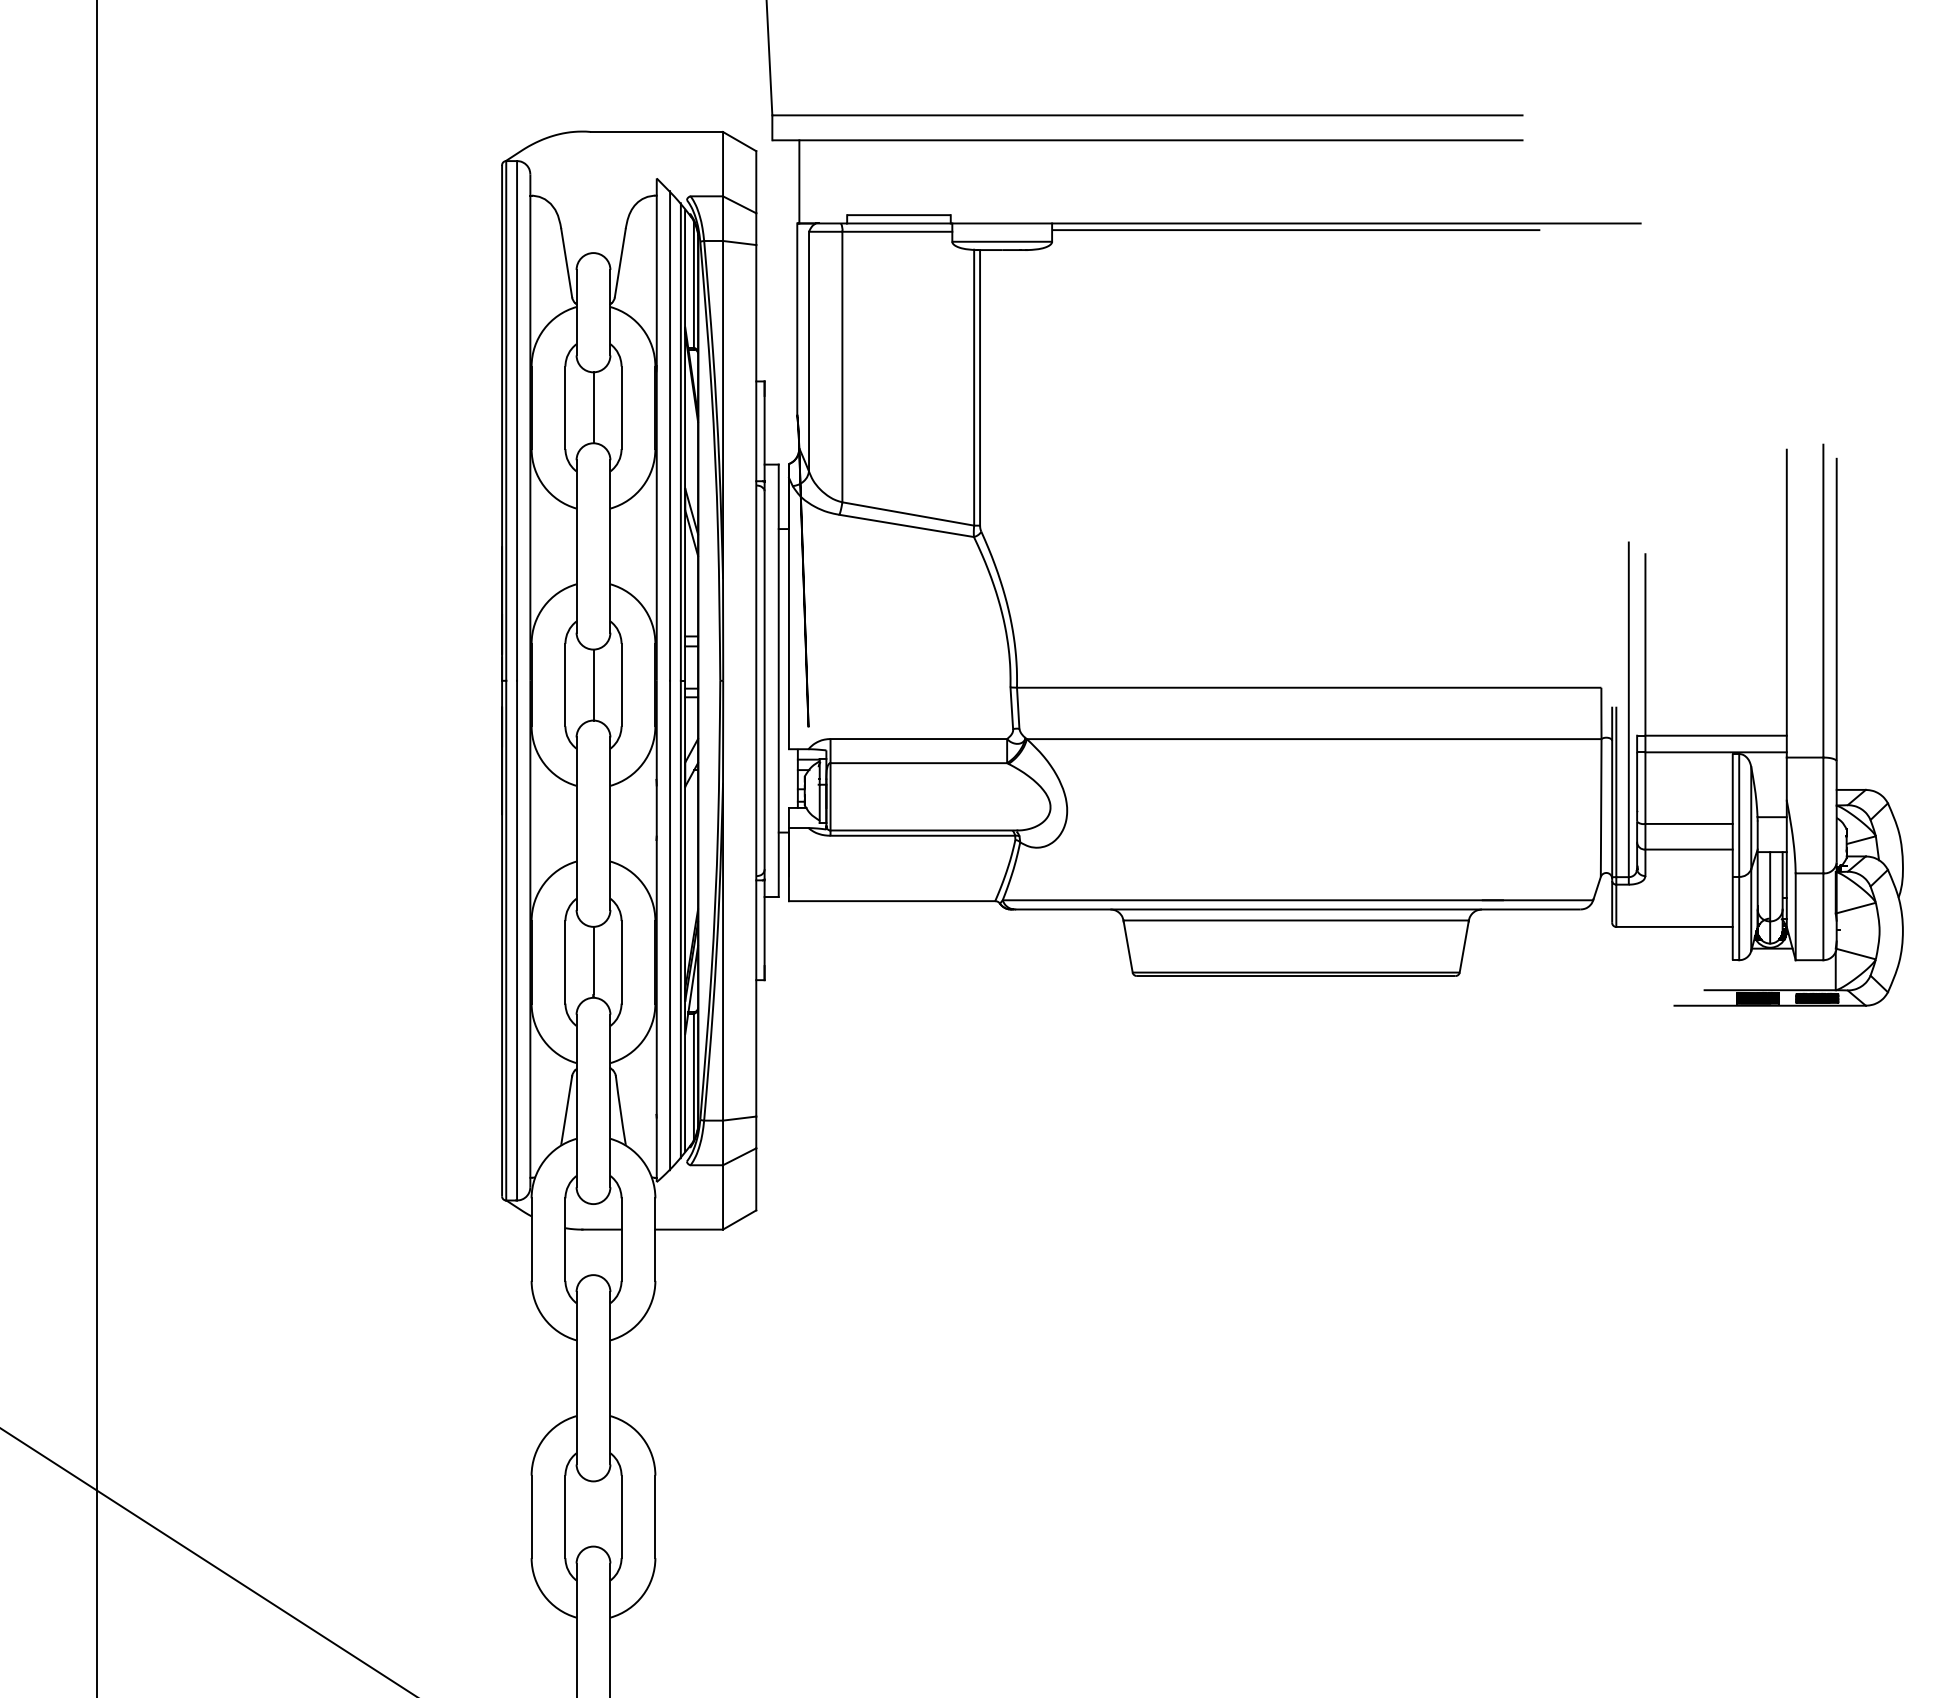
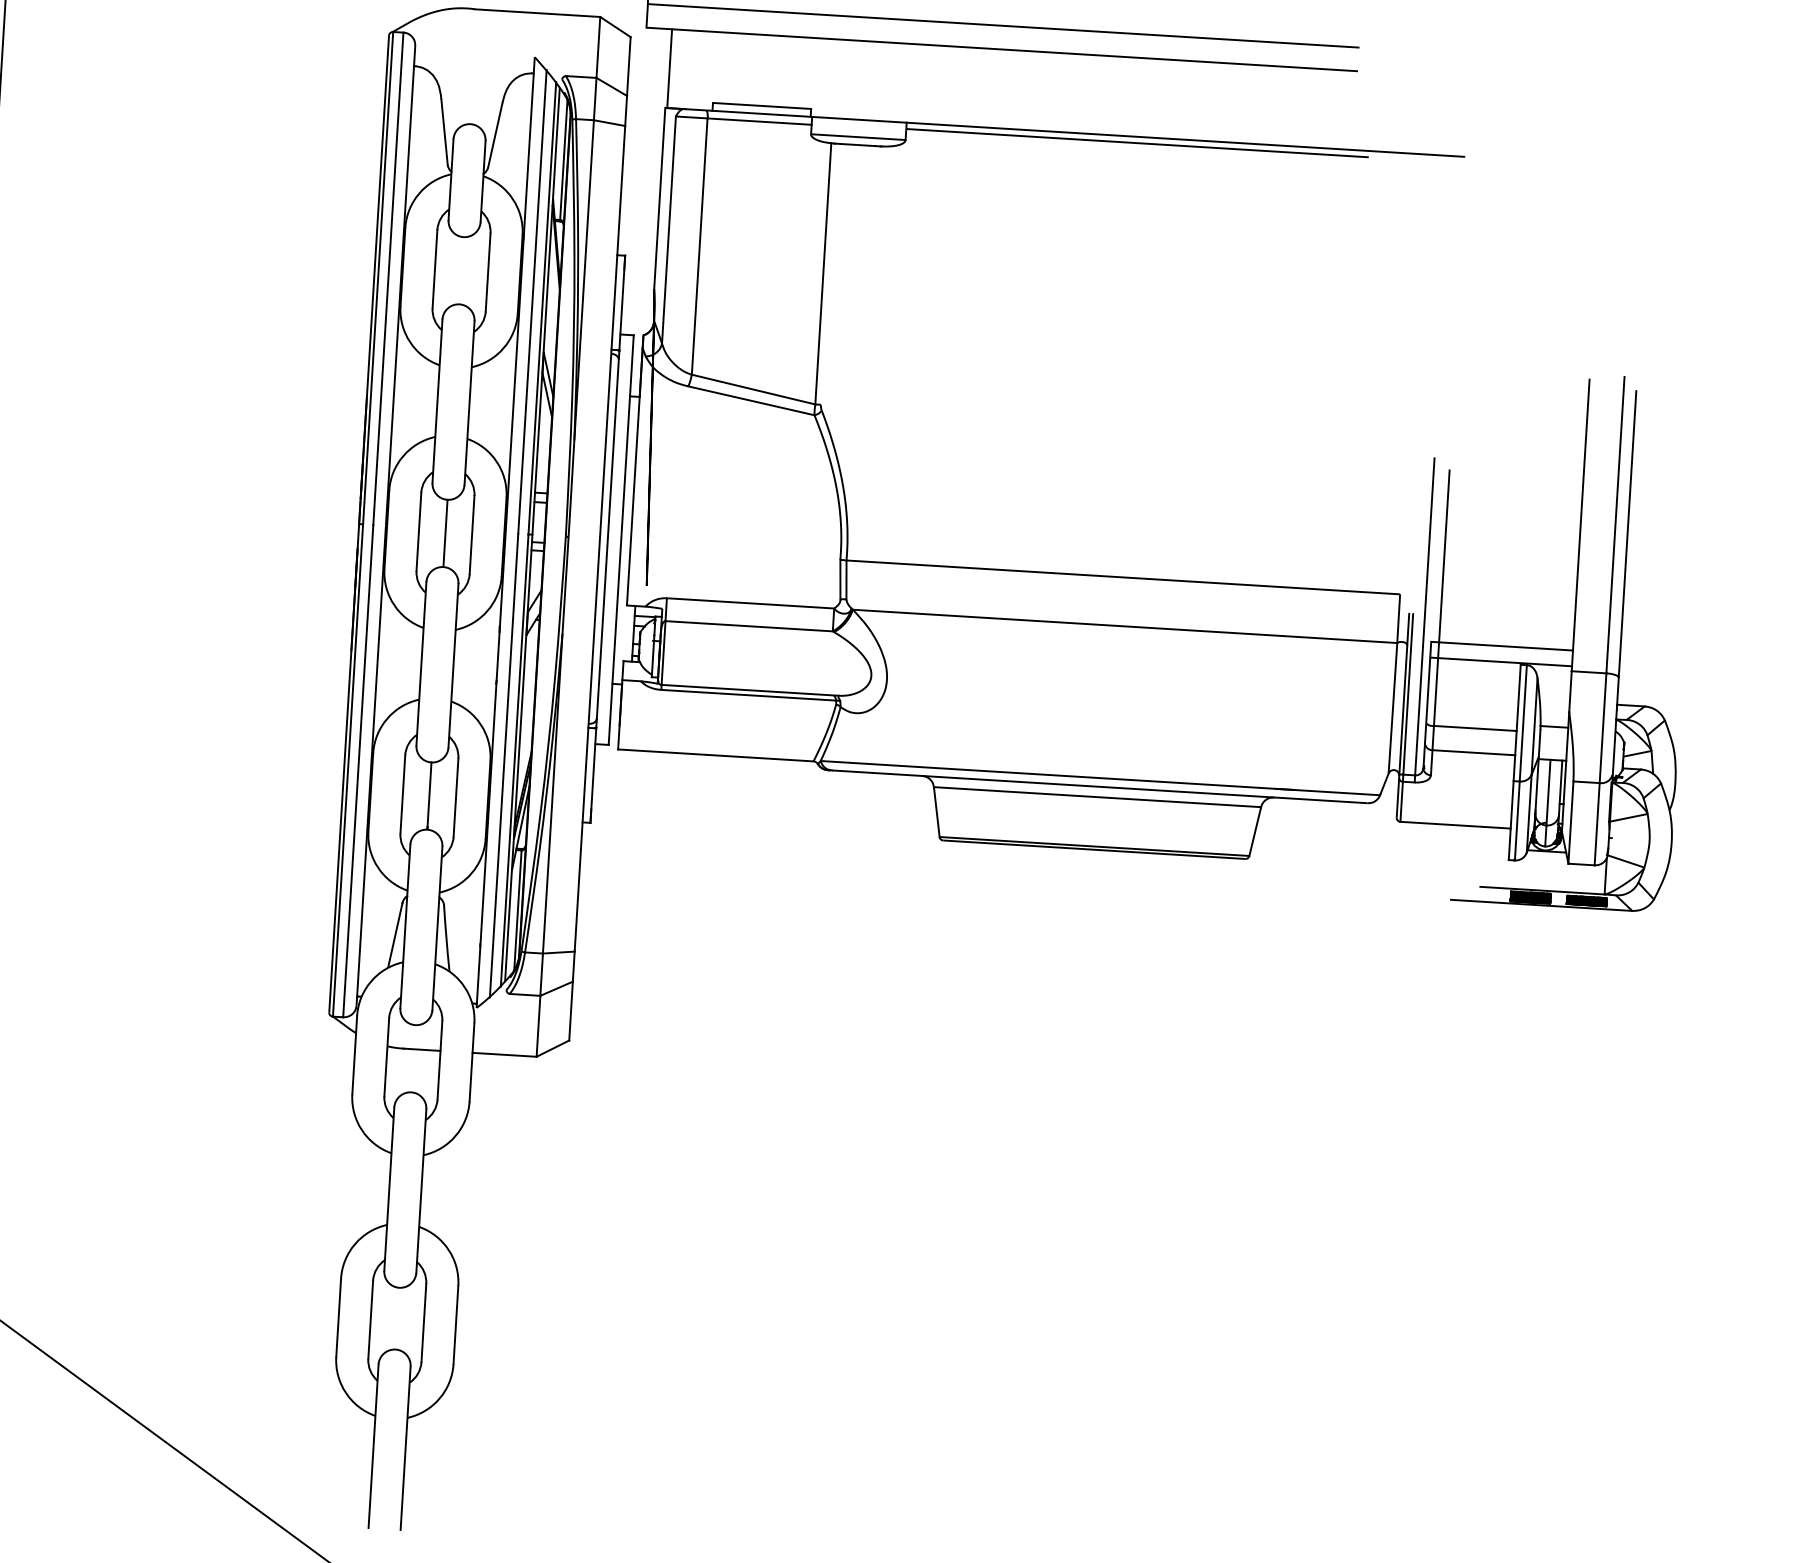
line: (980, 387) -> (829, 273), removed
line: (593, 407) -> (461, 270), removed

